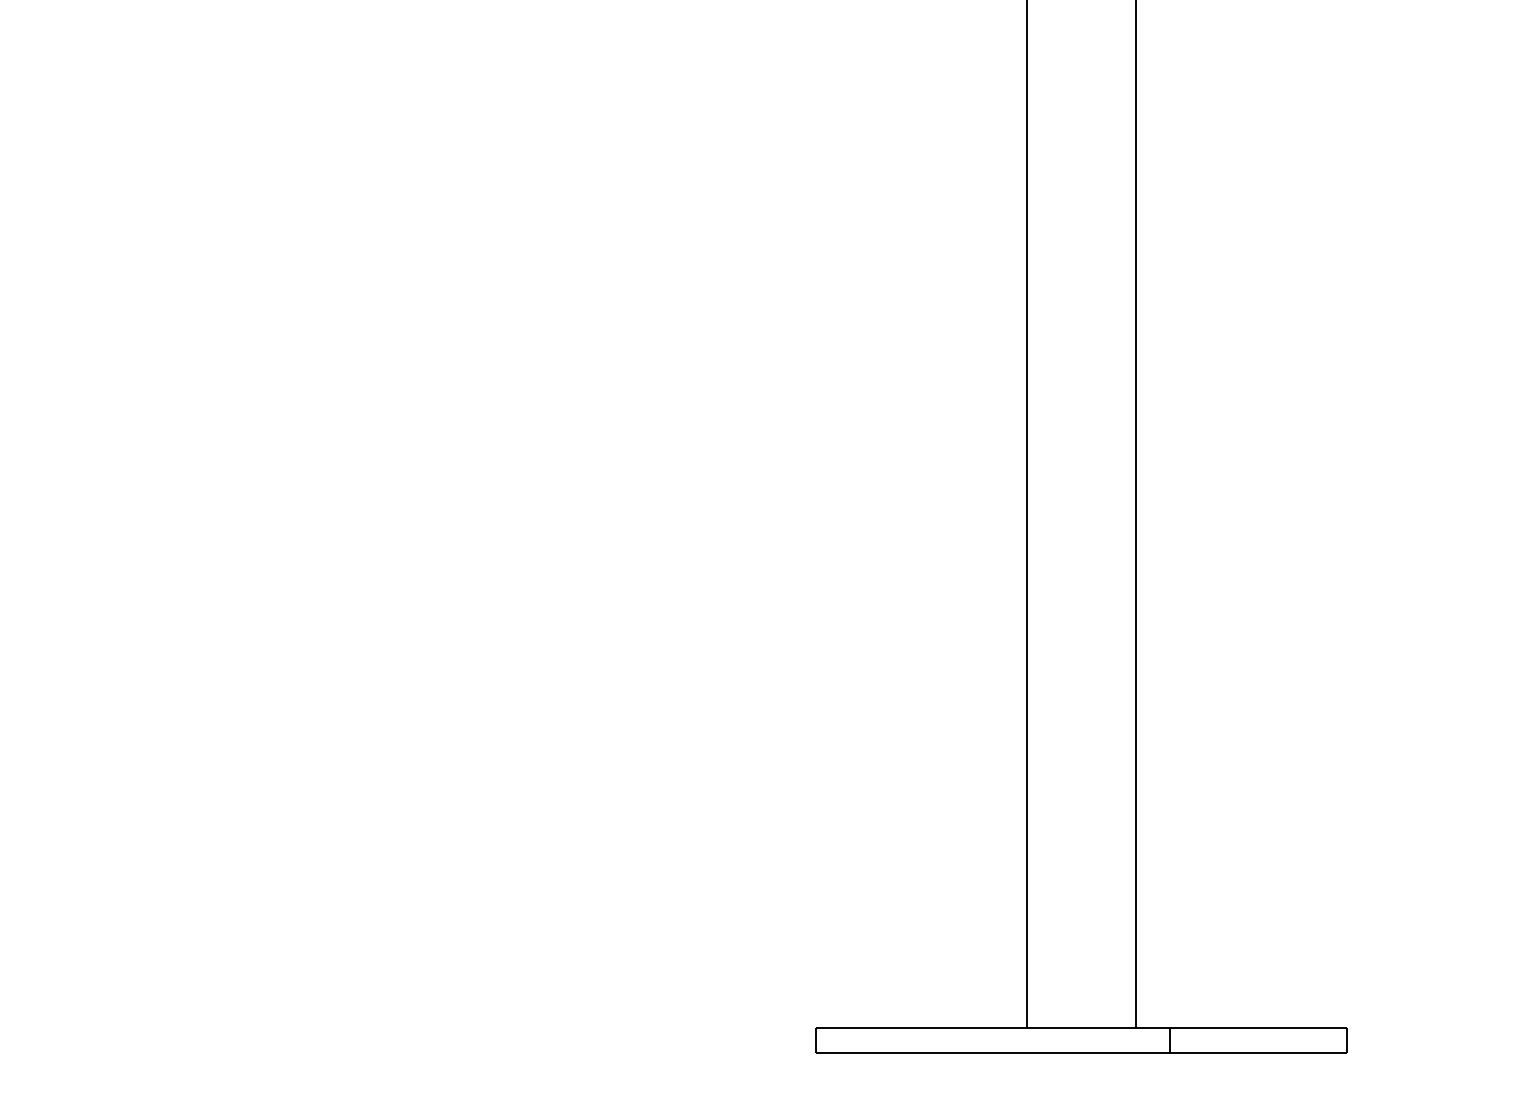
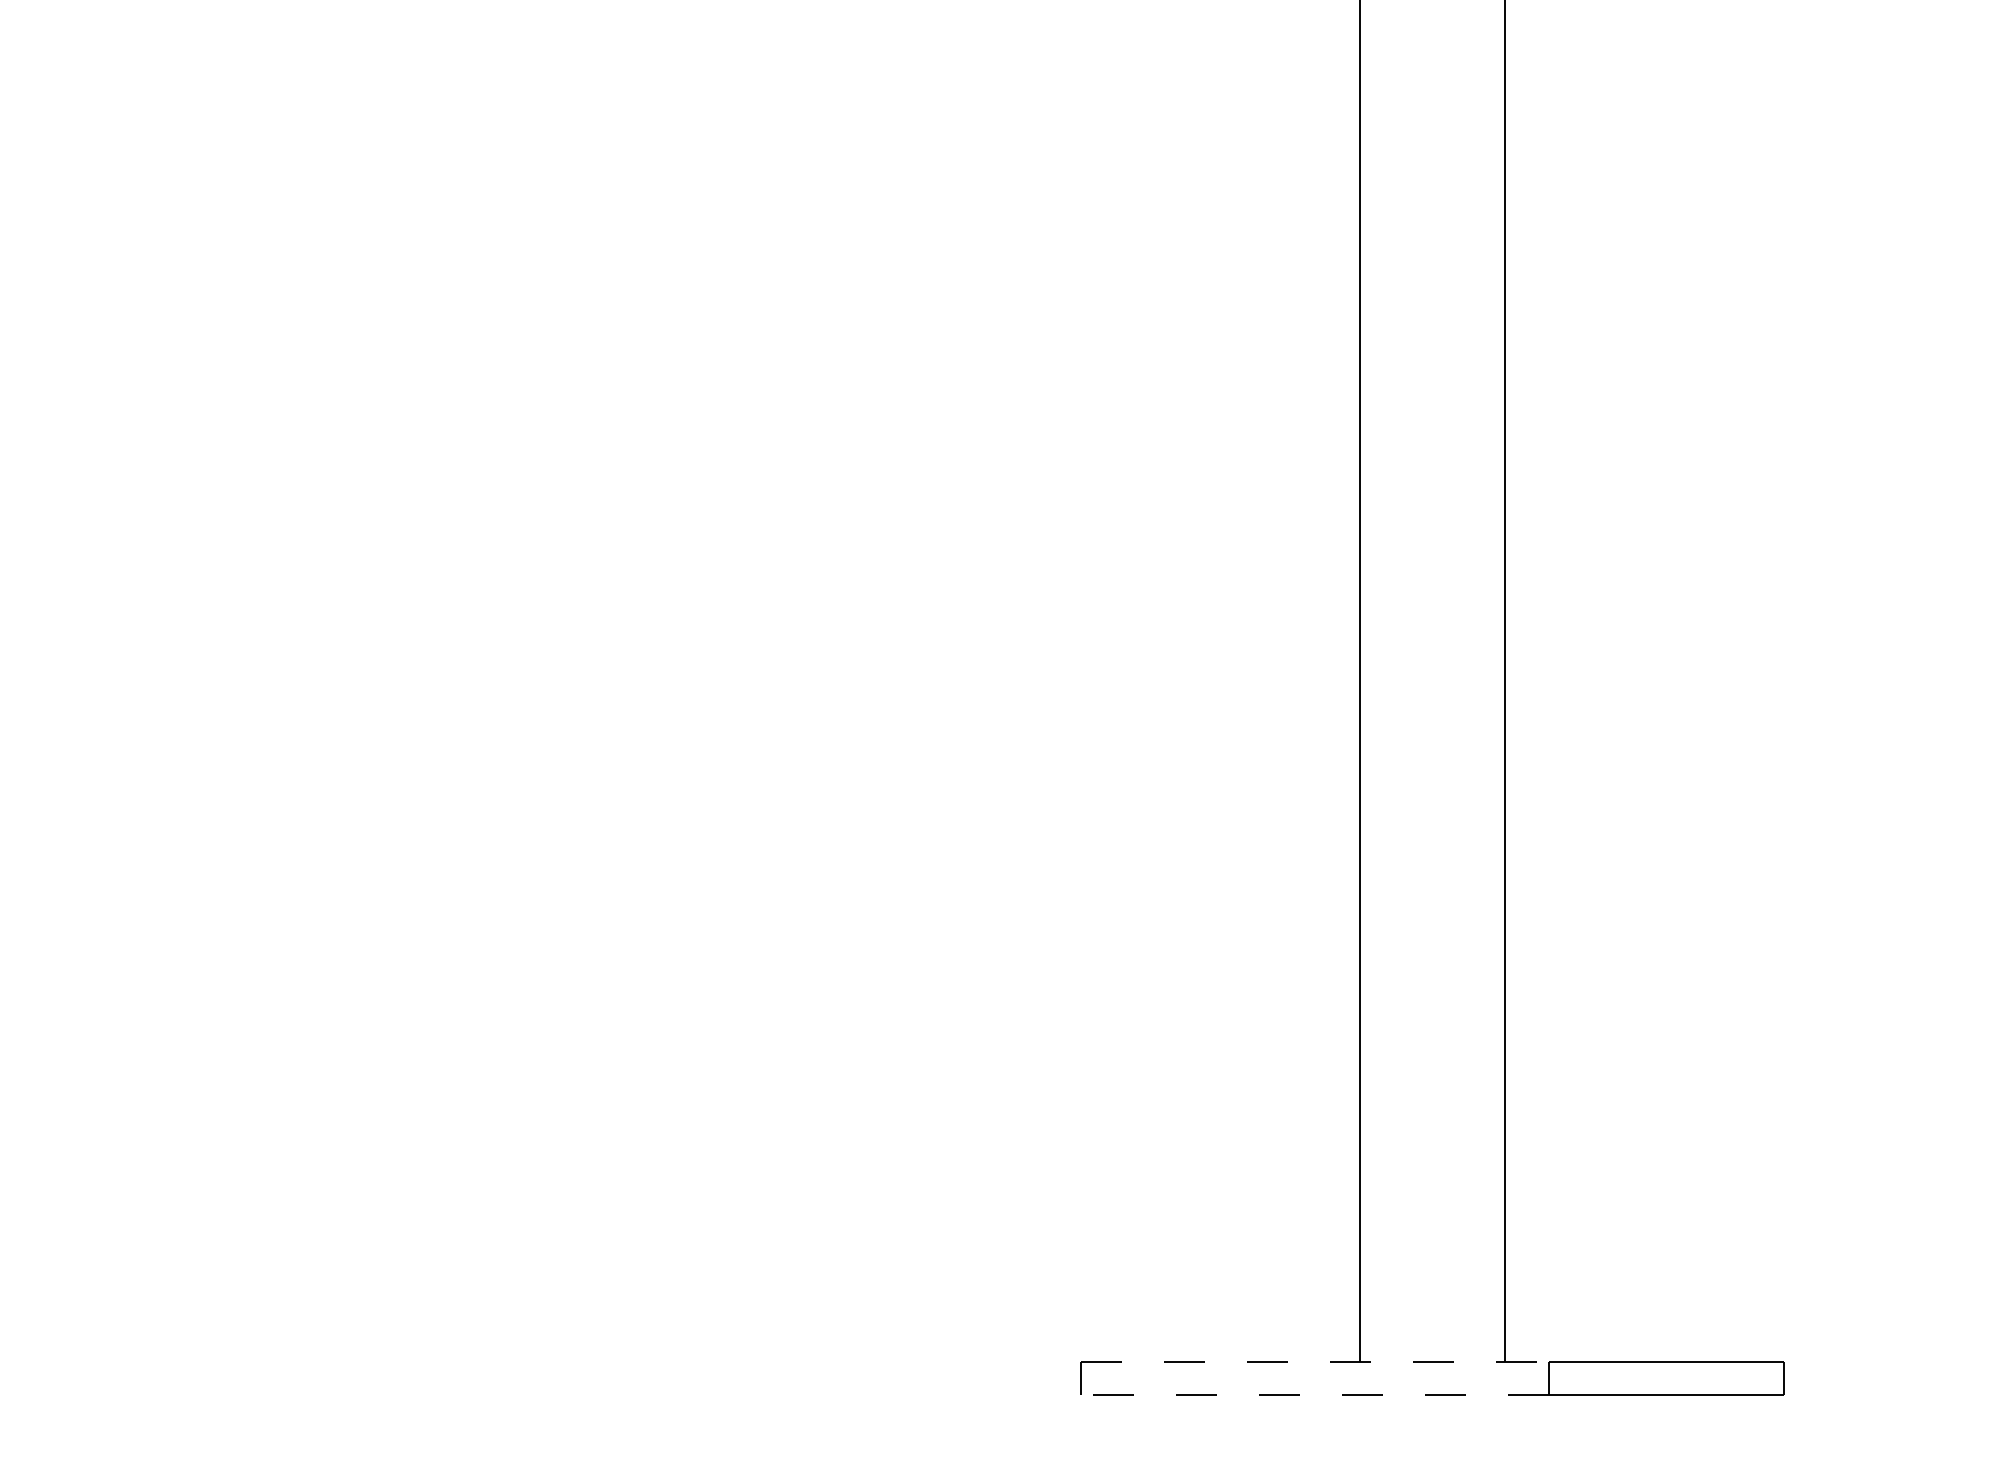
line: (993, 1027) -> (1315, 1361), solid -> dashed
line: (992, 1053) -> (1314, 1395), solid -> dashed

